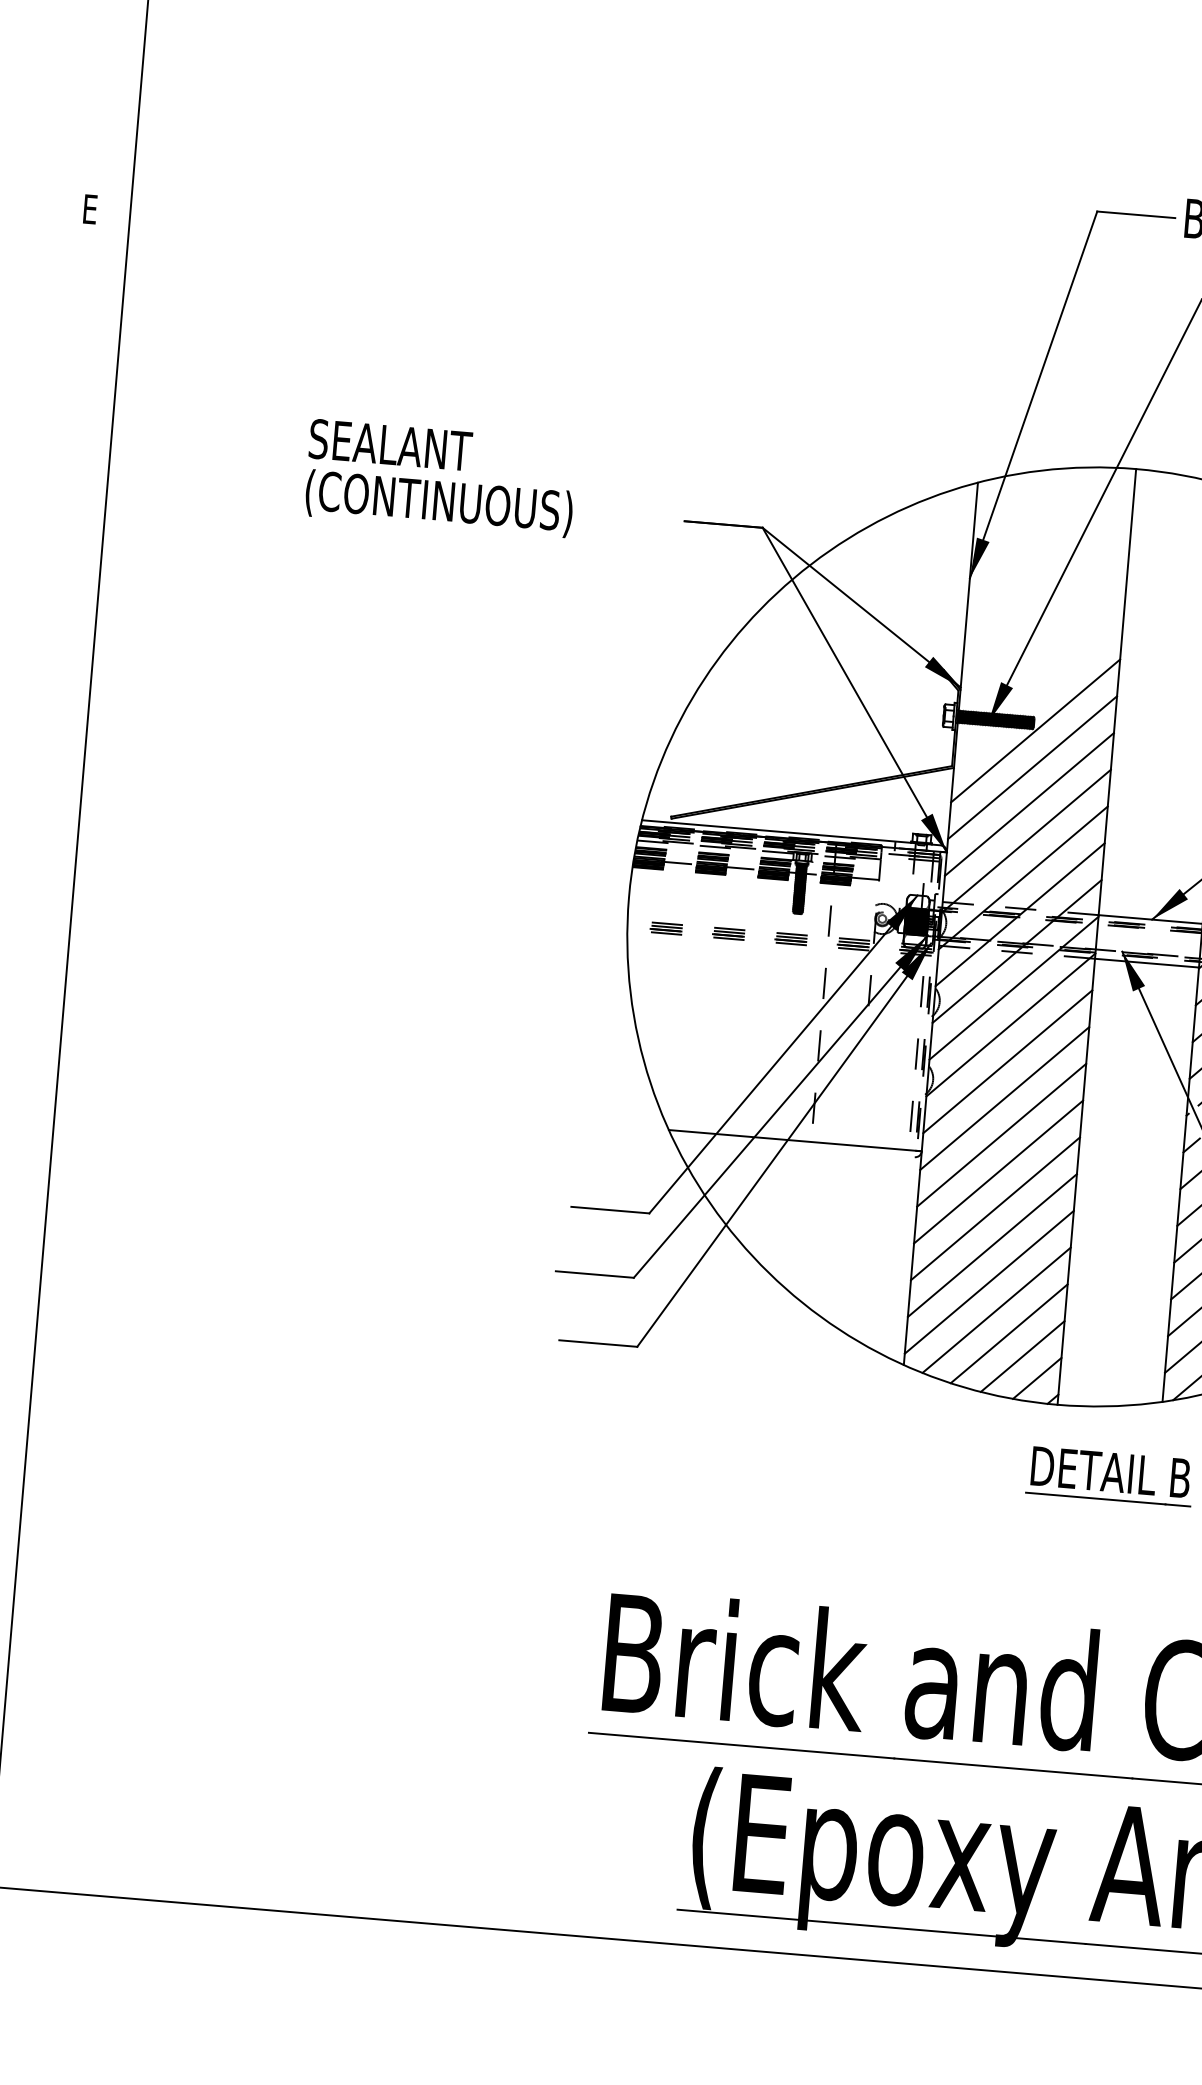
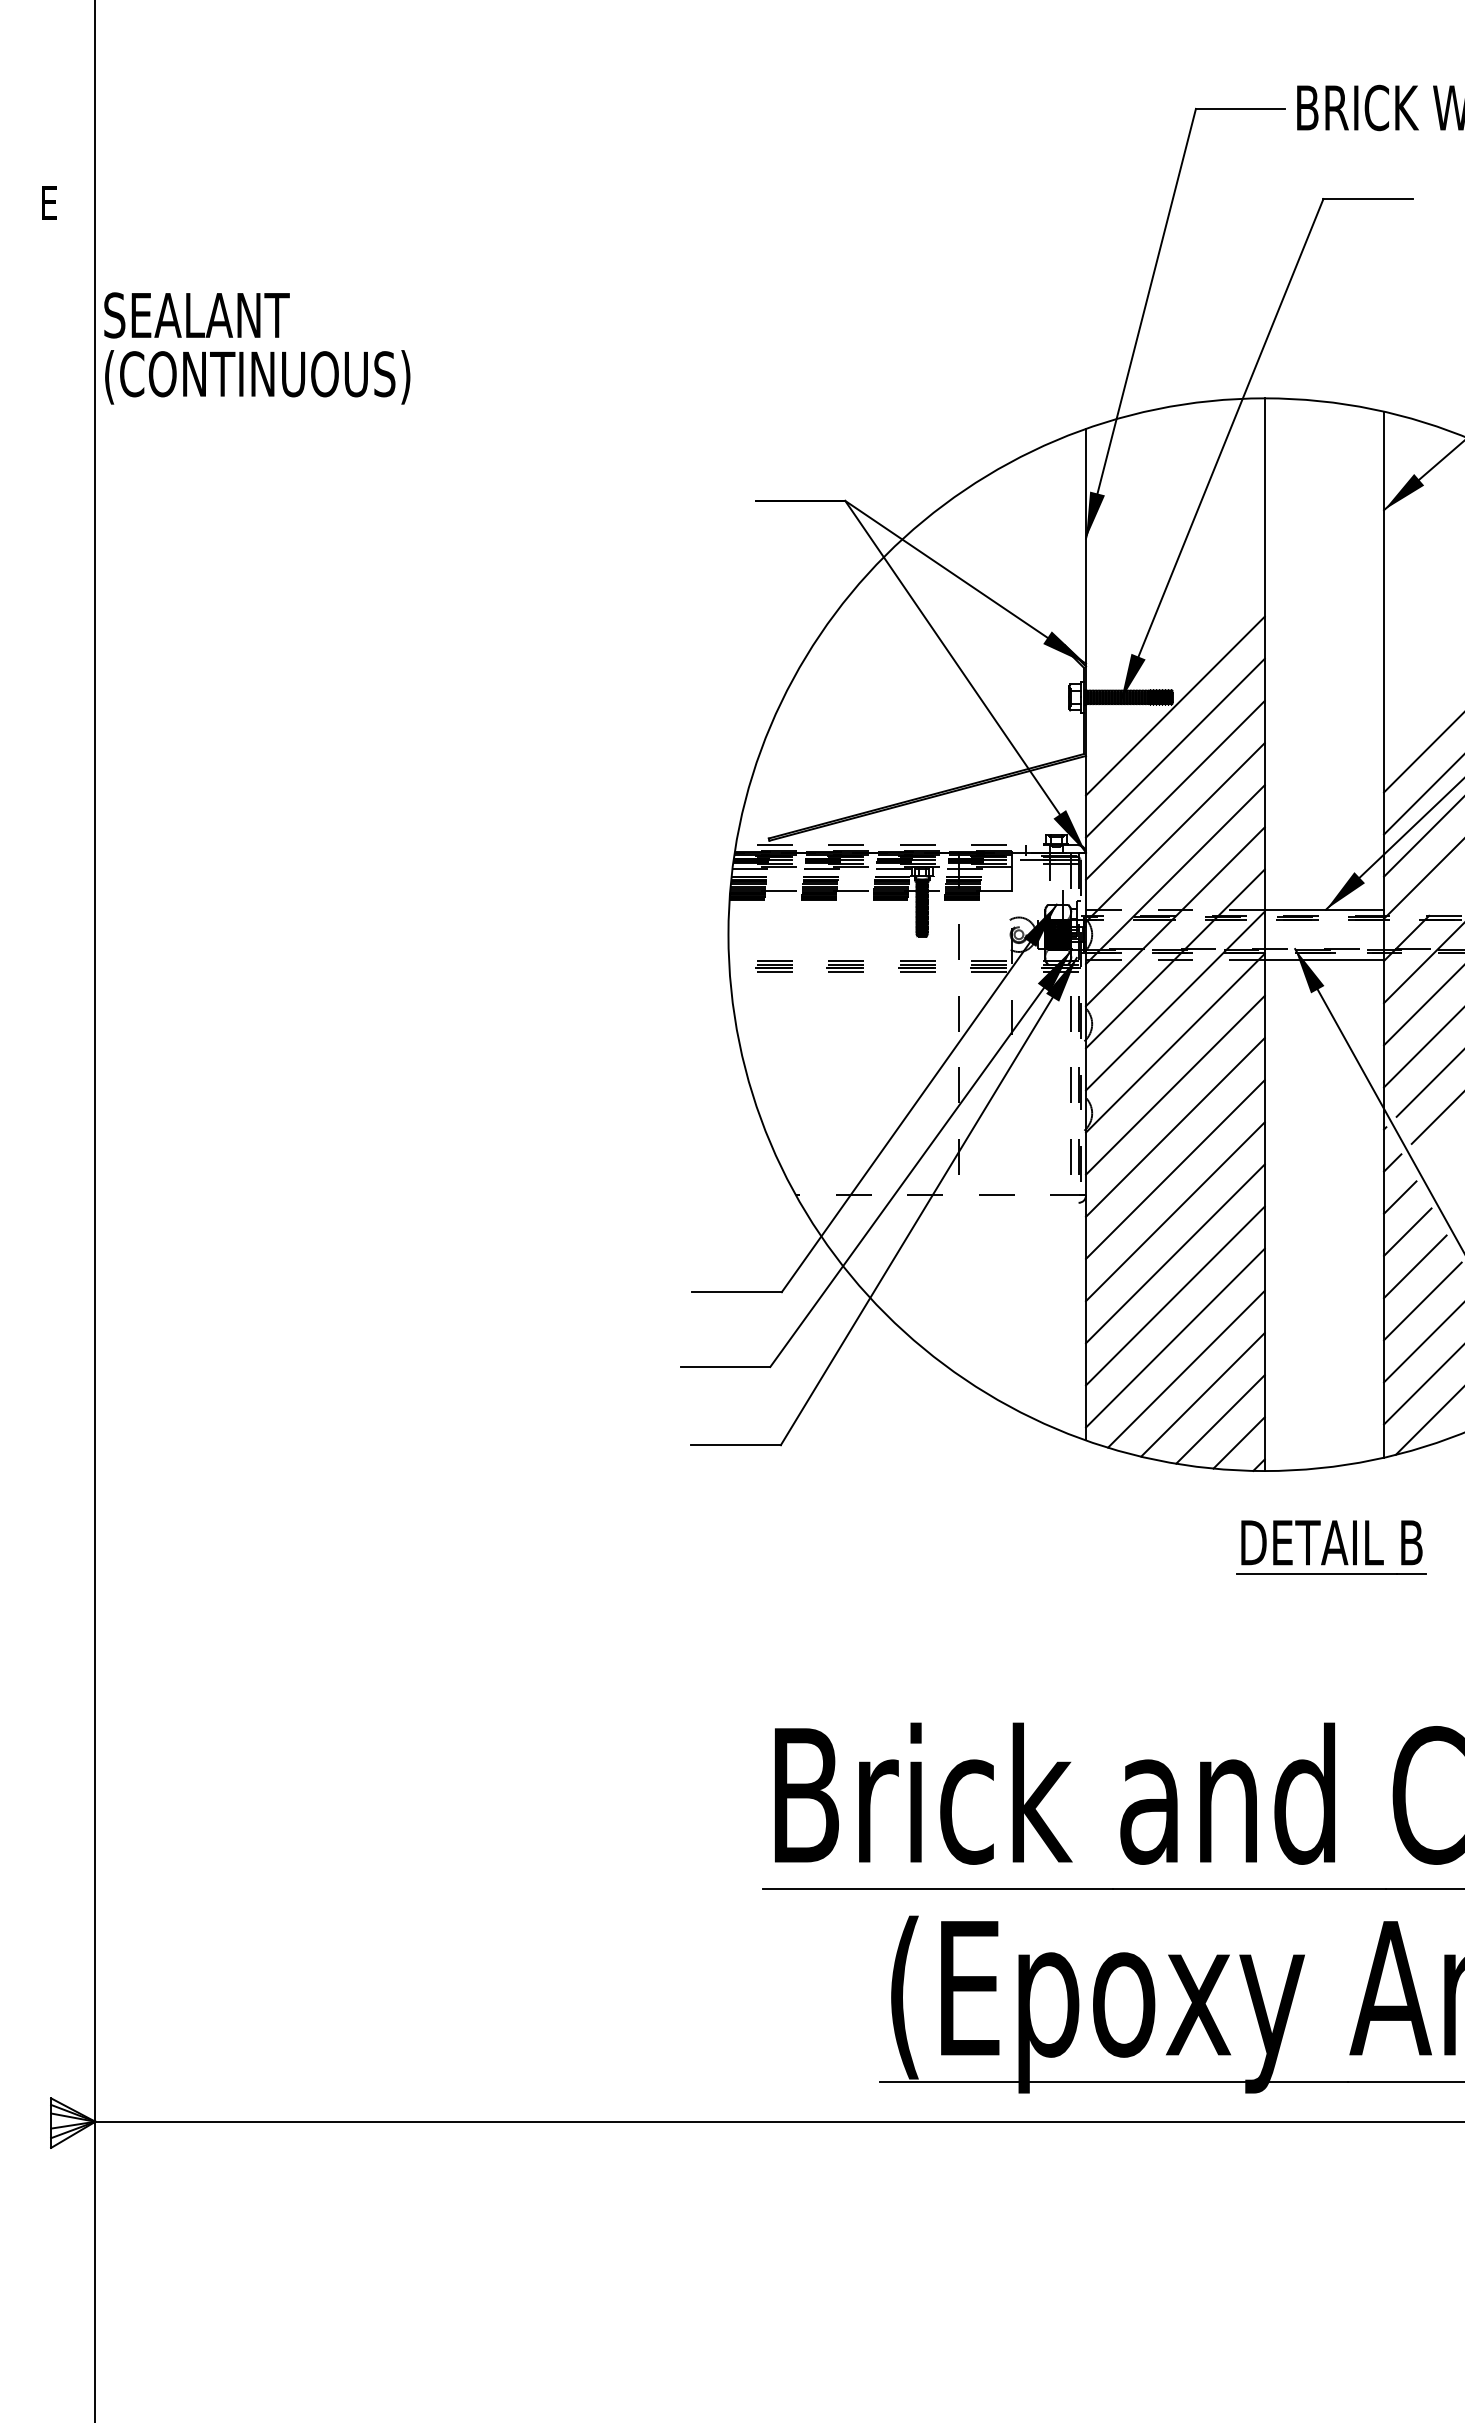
text: (441, 478) -> (257, 348), moved
line: (790, 832) -> (906, 845), solid -> dashed
line: (795, 1140) -> (941, 1195), solid -> dashed

